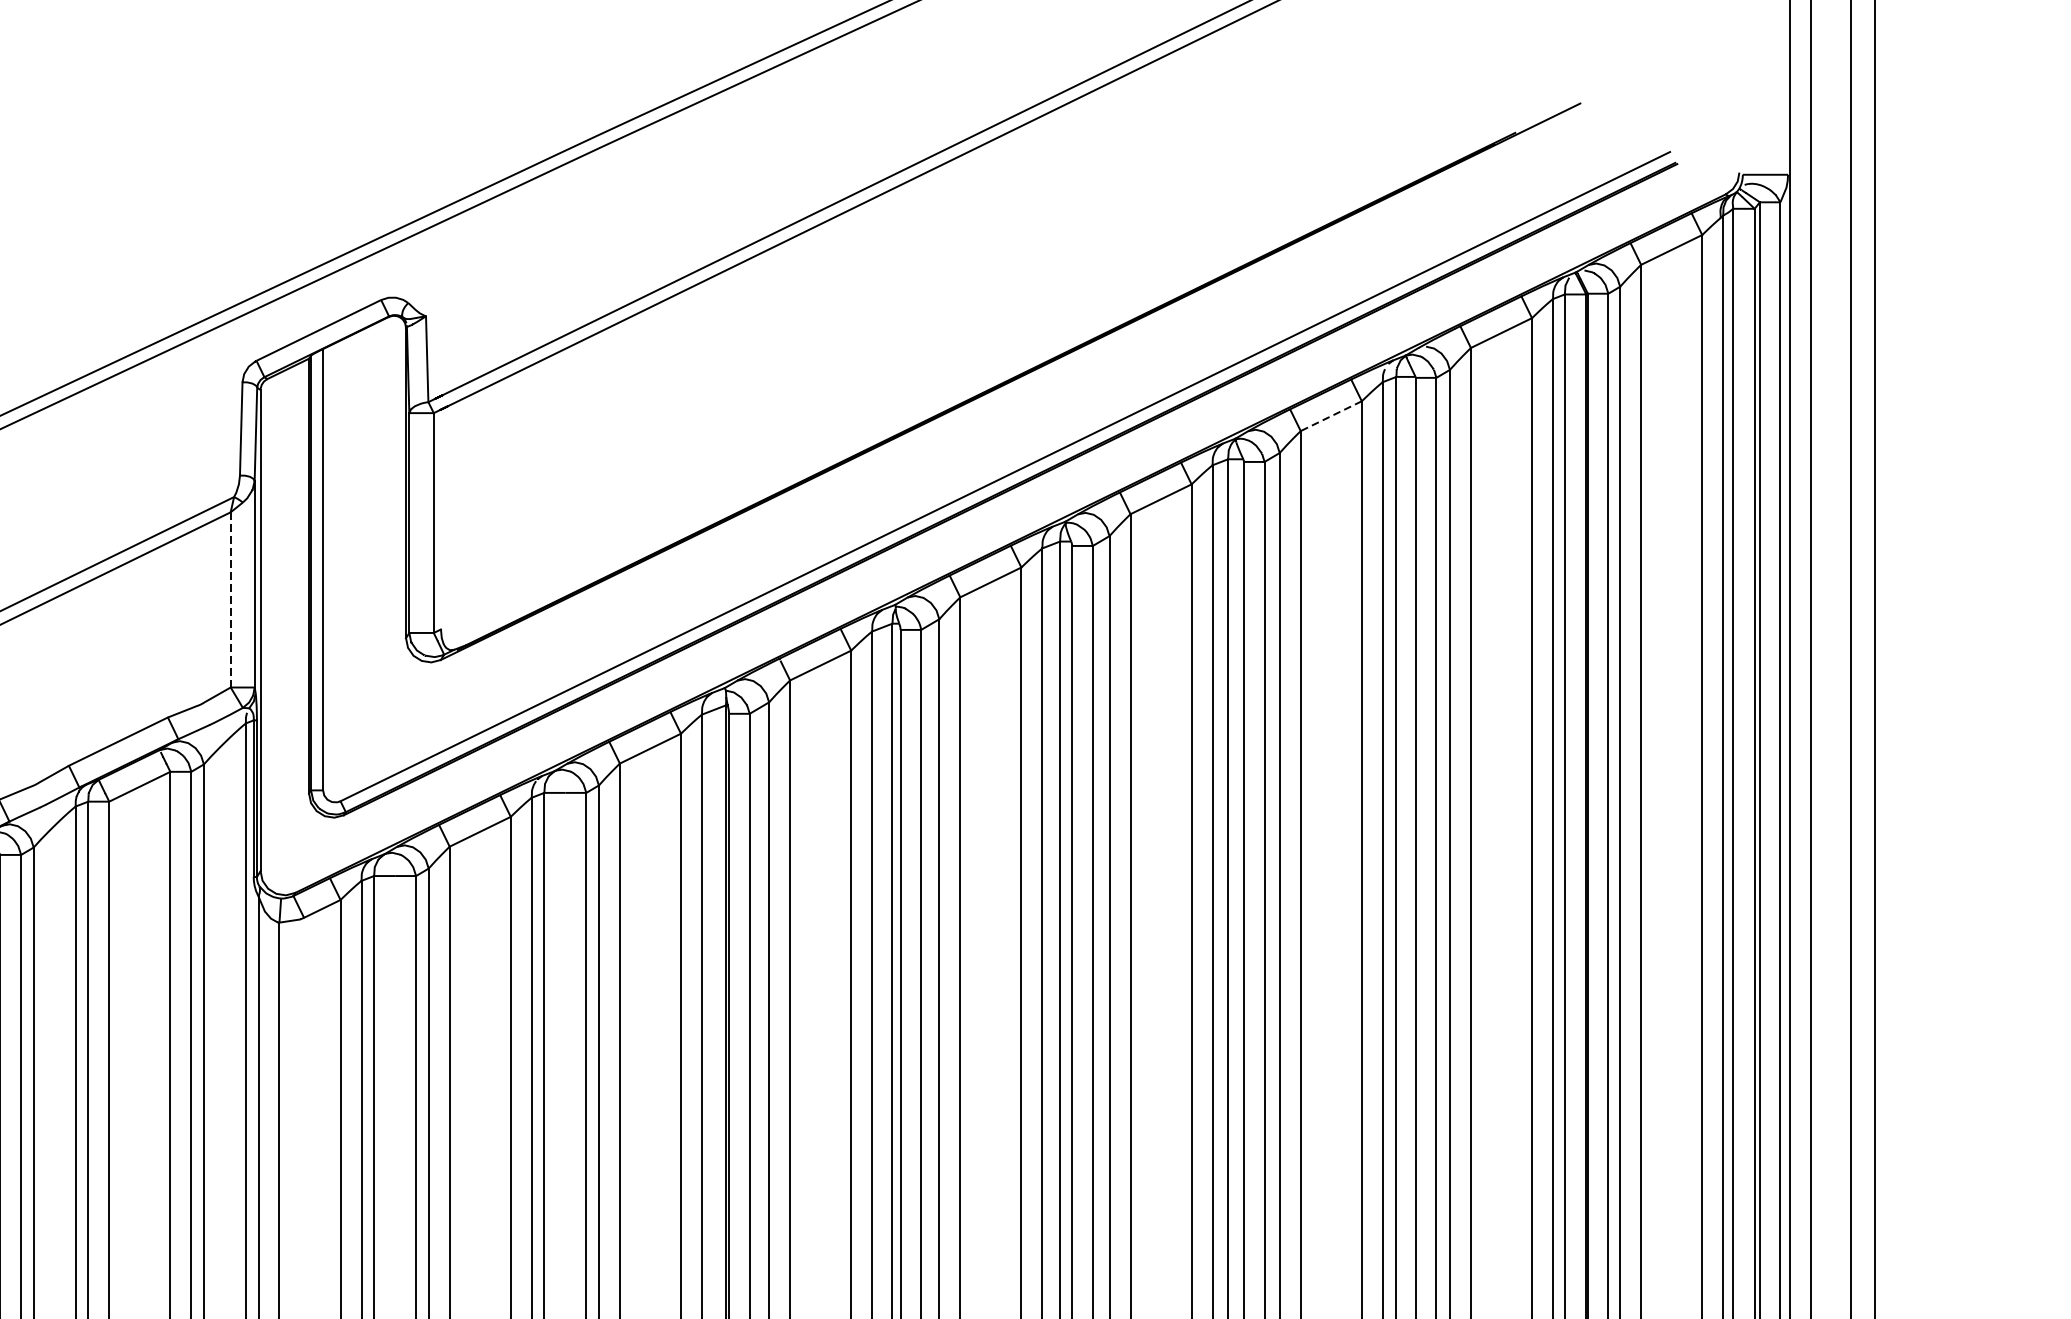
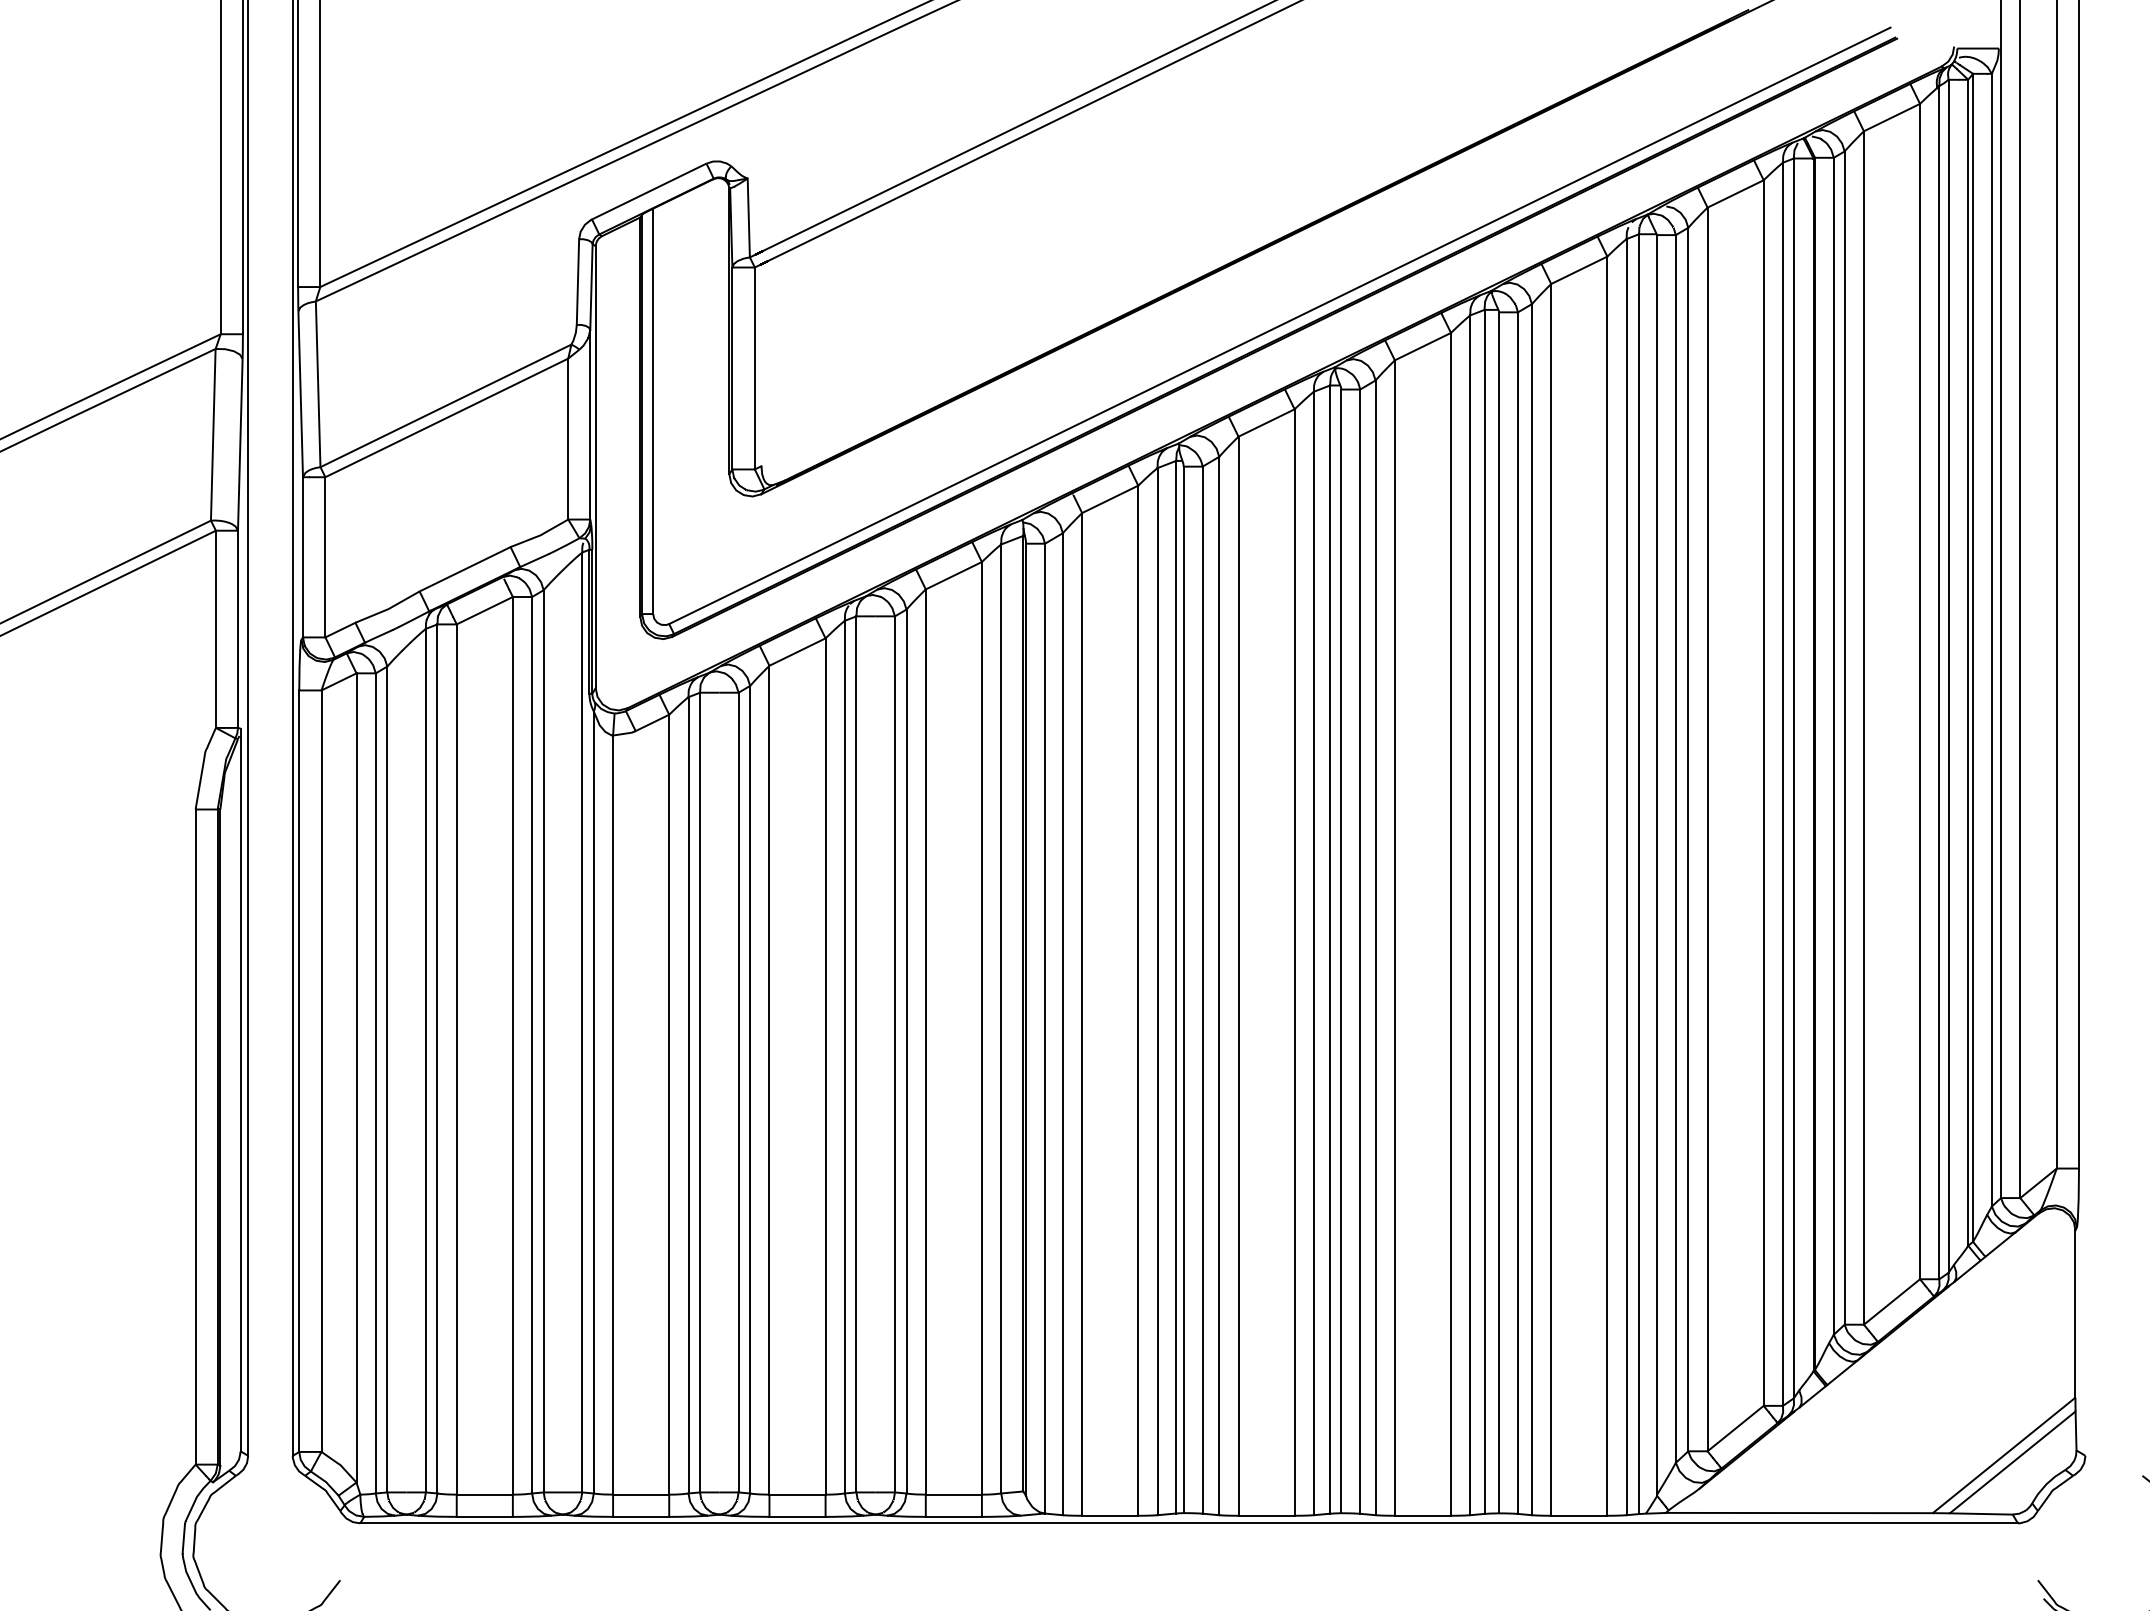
line: (1330, 416) -> (1578, 270), dashed -> solid
line: (230, 599) -> (568, 438), dashed -> solid

